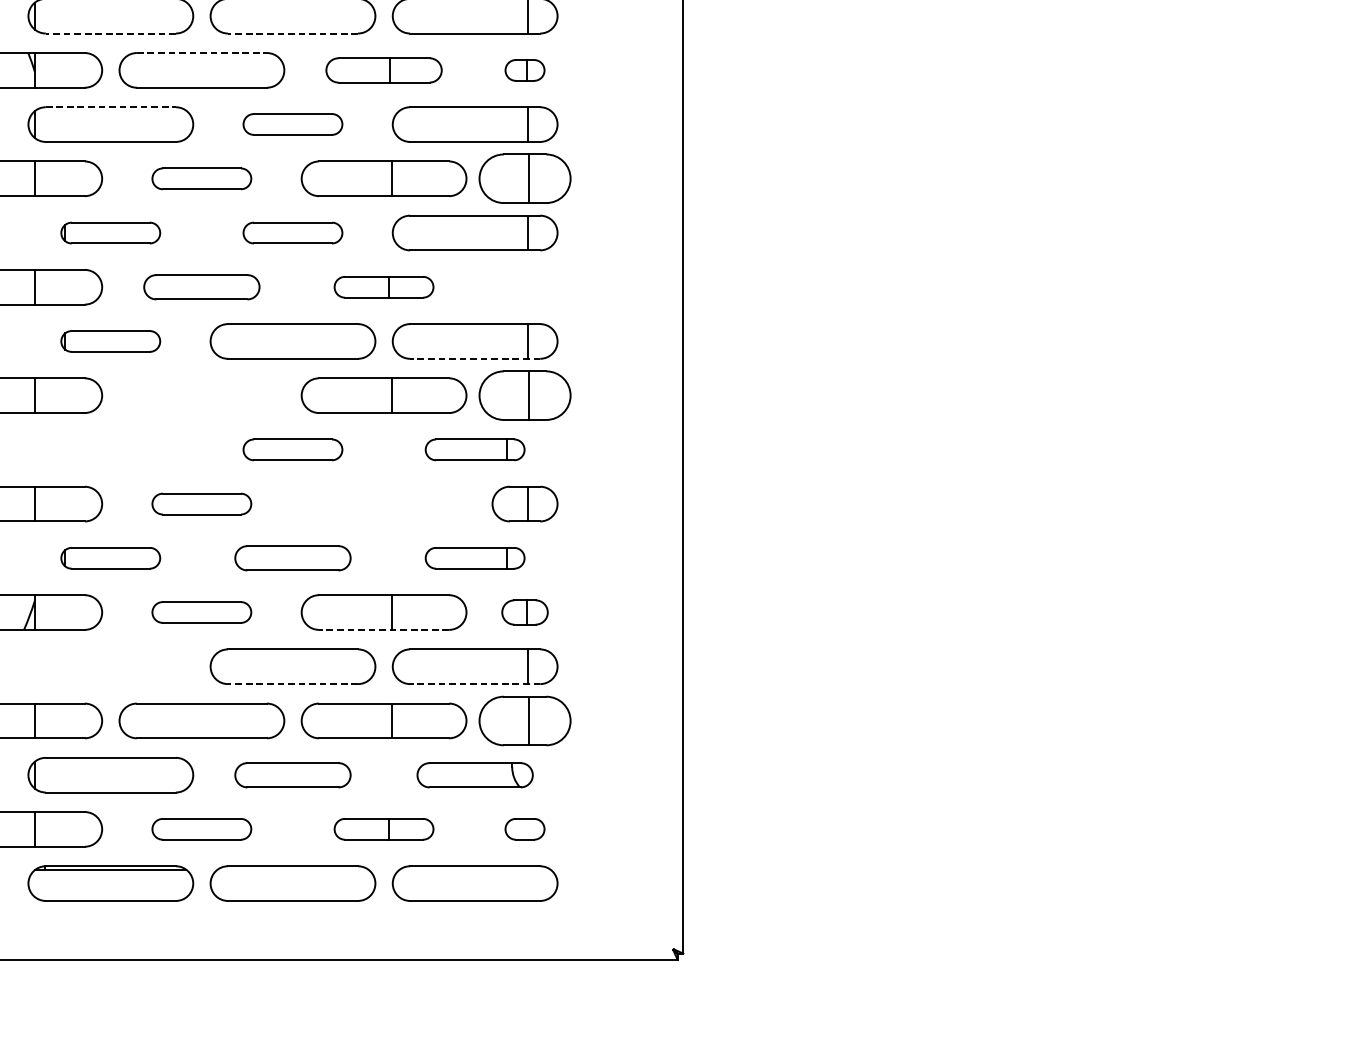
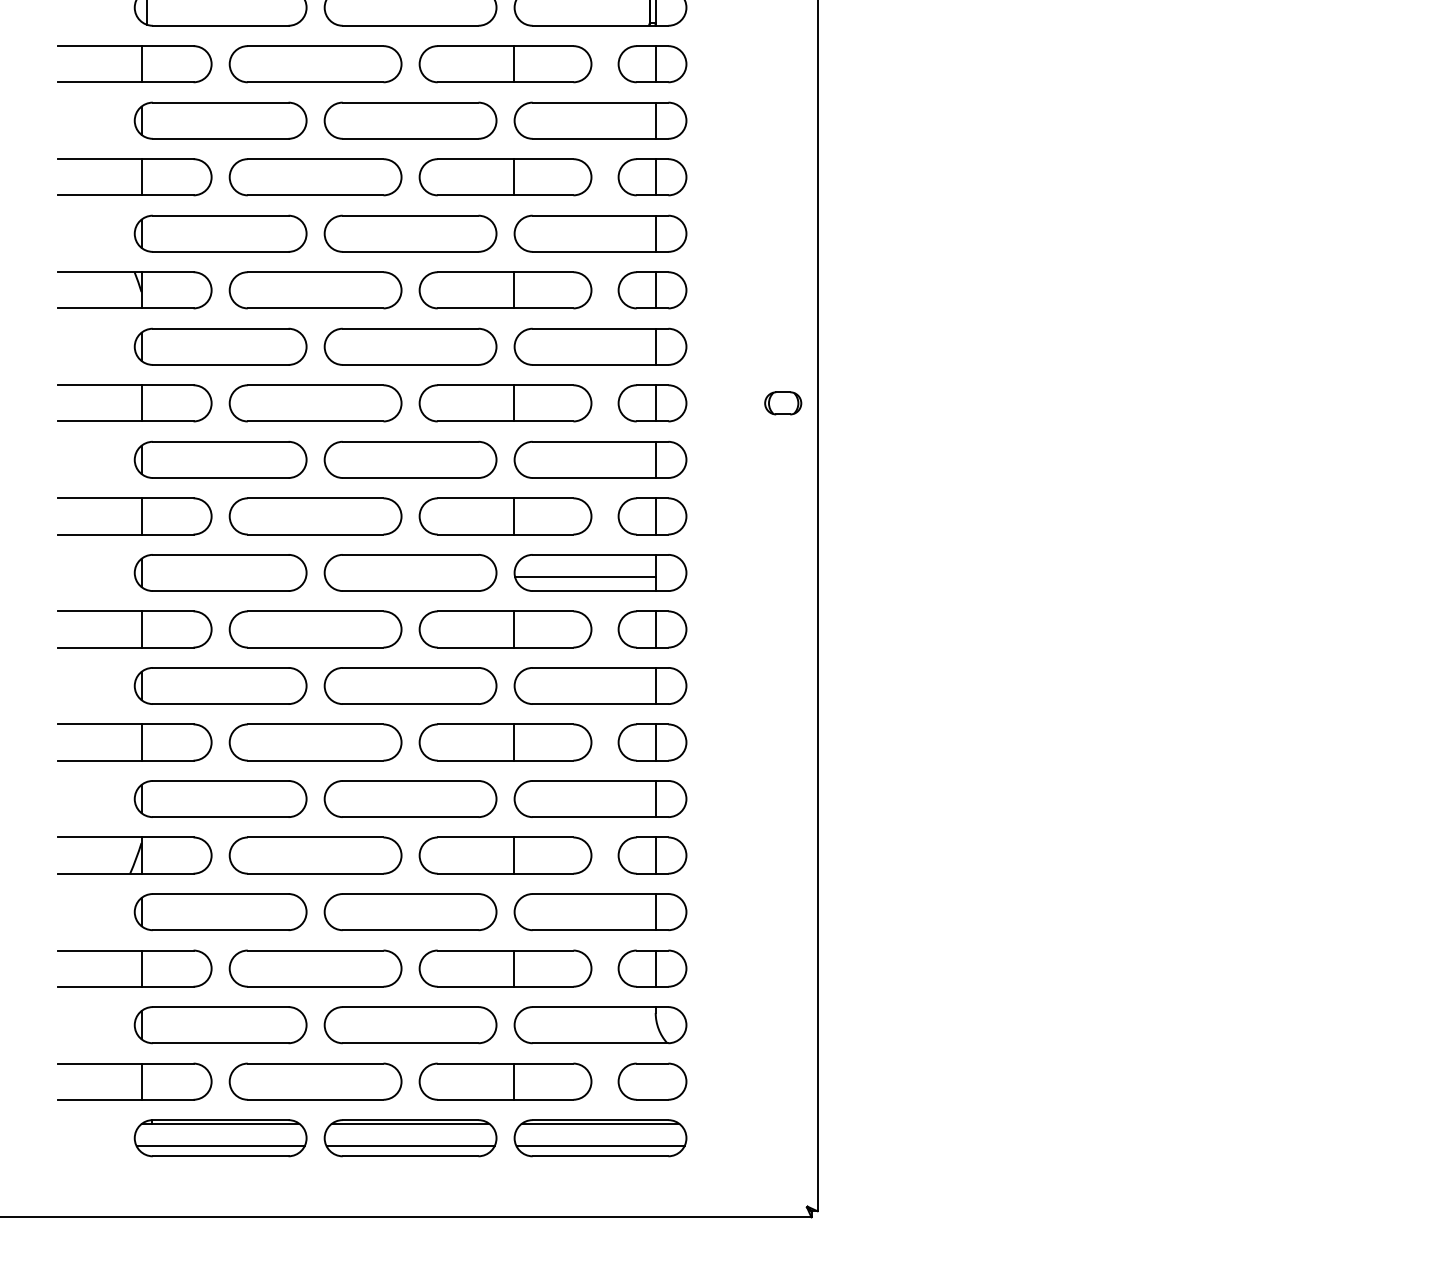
line: (110, 33) -> (220, 251), dashed -> solid
line: (292, 33) -> (410, 251), dashed -> solid
line: (201, 53) -> (315, 272), dashed -> solid
part: (384, 70) -> (505, 290), size x1.43
part: (525, 70) -> (652, 290), size x1.67
line: (110, 107) -> (220, 328), dashed -> solid
part: (292, 124) -> (410, 346), size x1.67
part: (201, 178) -> (315, 403), size x1.67
part: (525, 178) -> (652, 403), size x0.71
part: (650, 178) -> (783, 403), added
part: (110, 232) -> (220, 459), size x1.67
part: (292, 232) -> (410, 459), size x1.67
part: (201, 287) -> (315, 516), size x1.43
part: (384, 287) -> (505, 516), size x1.67
part: (525, 287) -> (652, 516), added
part: (110, 341) -> (220, 572), size x1.67
line: (459, 344) -> (584, 576), added
line: (475, 359) -> (600, 591), dashed -> solid
part: (201, 395) -> (315, 629), added
part: (525, 395) -> (652, 629), size x0.71
part: (110, 449) -> (220, 685), added
part: (292, 449) -> (410, 685), size x1.67
part: (475, 449) -> (600, 685), size x1.67
part: (201, 504) -> (315, 742), size x1.67
part: (384, 504) -> (505, 742), added
part: (110, 557) -> (220, 798), size x1.67
part: (292, 557) -> (410, 798), size x1.43
part: (475, 557) -> (600, 798), size x1.67
part: (201, 612) -> (315, 855), size x1.67
part: (525, 612) -> (652, 855), size x1.43
line: (384, 629) -> (505, 873), dashed -> solid
part: (110, 667) -> (220, 912), added
line: (292, 684) -> (410, 930), dashed -> solid
line: (475, 684) -> (600, 930), dashed -> solid
part: (525, 720) -> (652, 968), size x0.71
part: (292, 775) -> (410, 1025), size x1.43
part: (475, 775) -> (600, 1025), size x1.43
part: (201, 829) -> (315, 1081), size x1.67
part: (384, 829) -> (505, 1081), size x1.67
part: (525, 829) -> (652, 1081), size x1.67
line: (292, 869) -> (410, 1123), added
line: (475, 869) -> (600, 1123), added
line: (110, 891) -> (220, 1146), added
line: (292, 891) -> (410, 1146), added
line: (475, 891) -> (600, 1146), added

